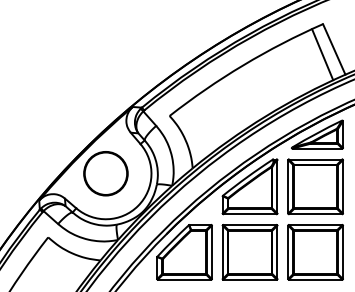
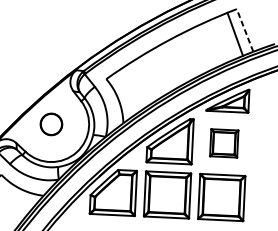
line: (334, 49) -> (245, 30), solid -> dashed
circle: (105, 173) -> (51, 124), size x0.6
part: (315, 186) -> (224, 143), size x0.6

